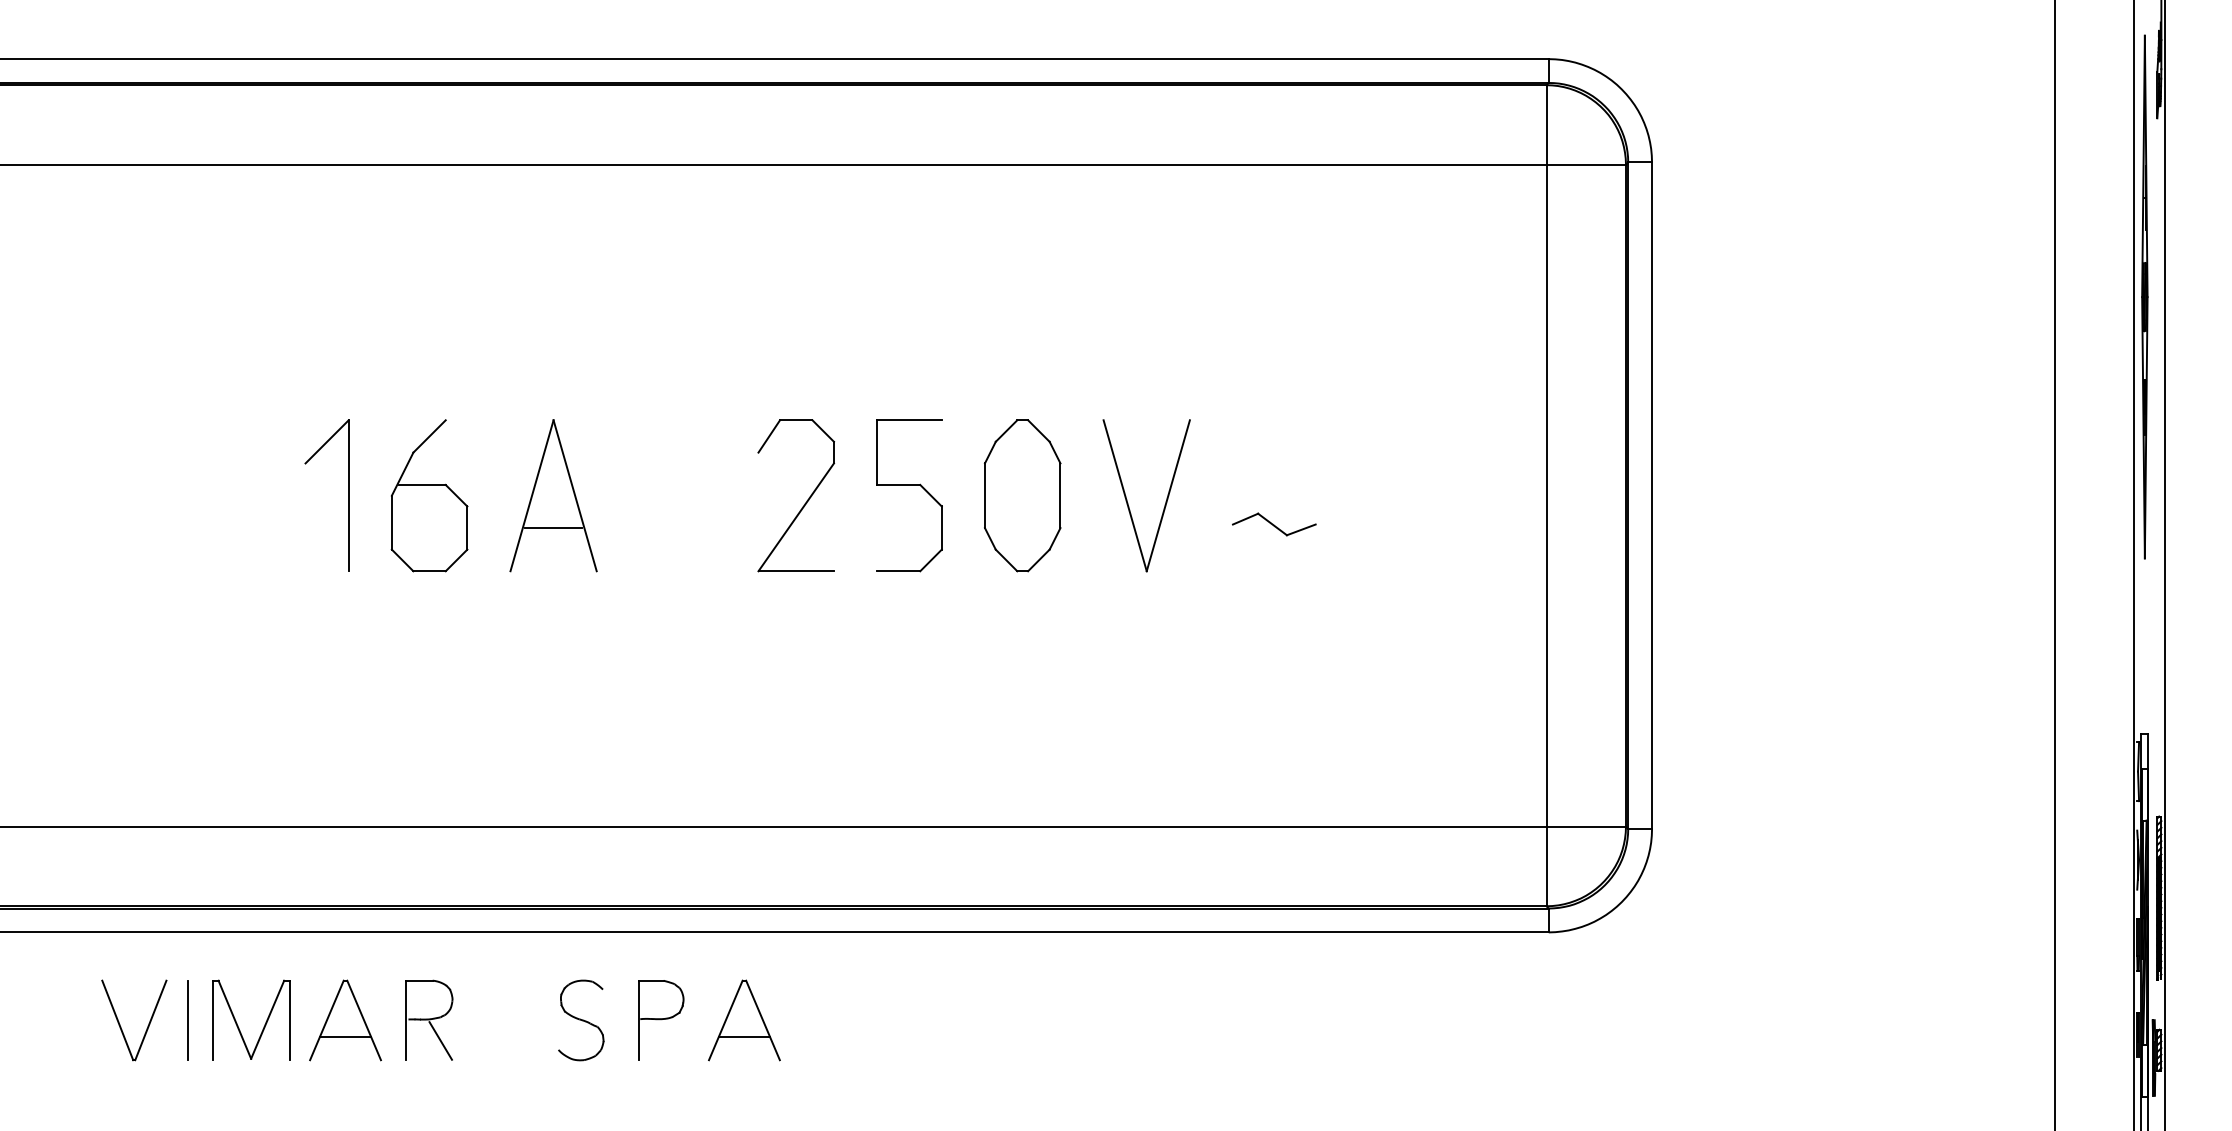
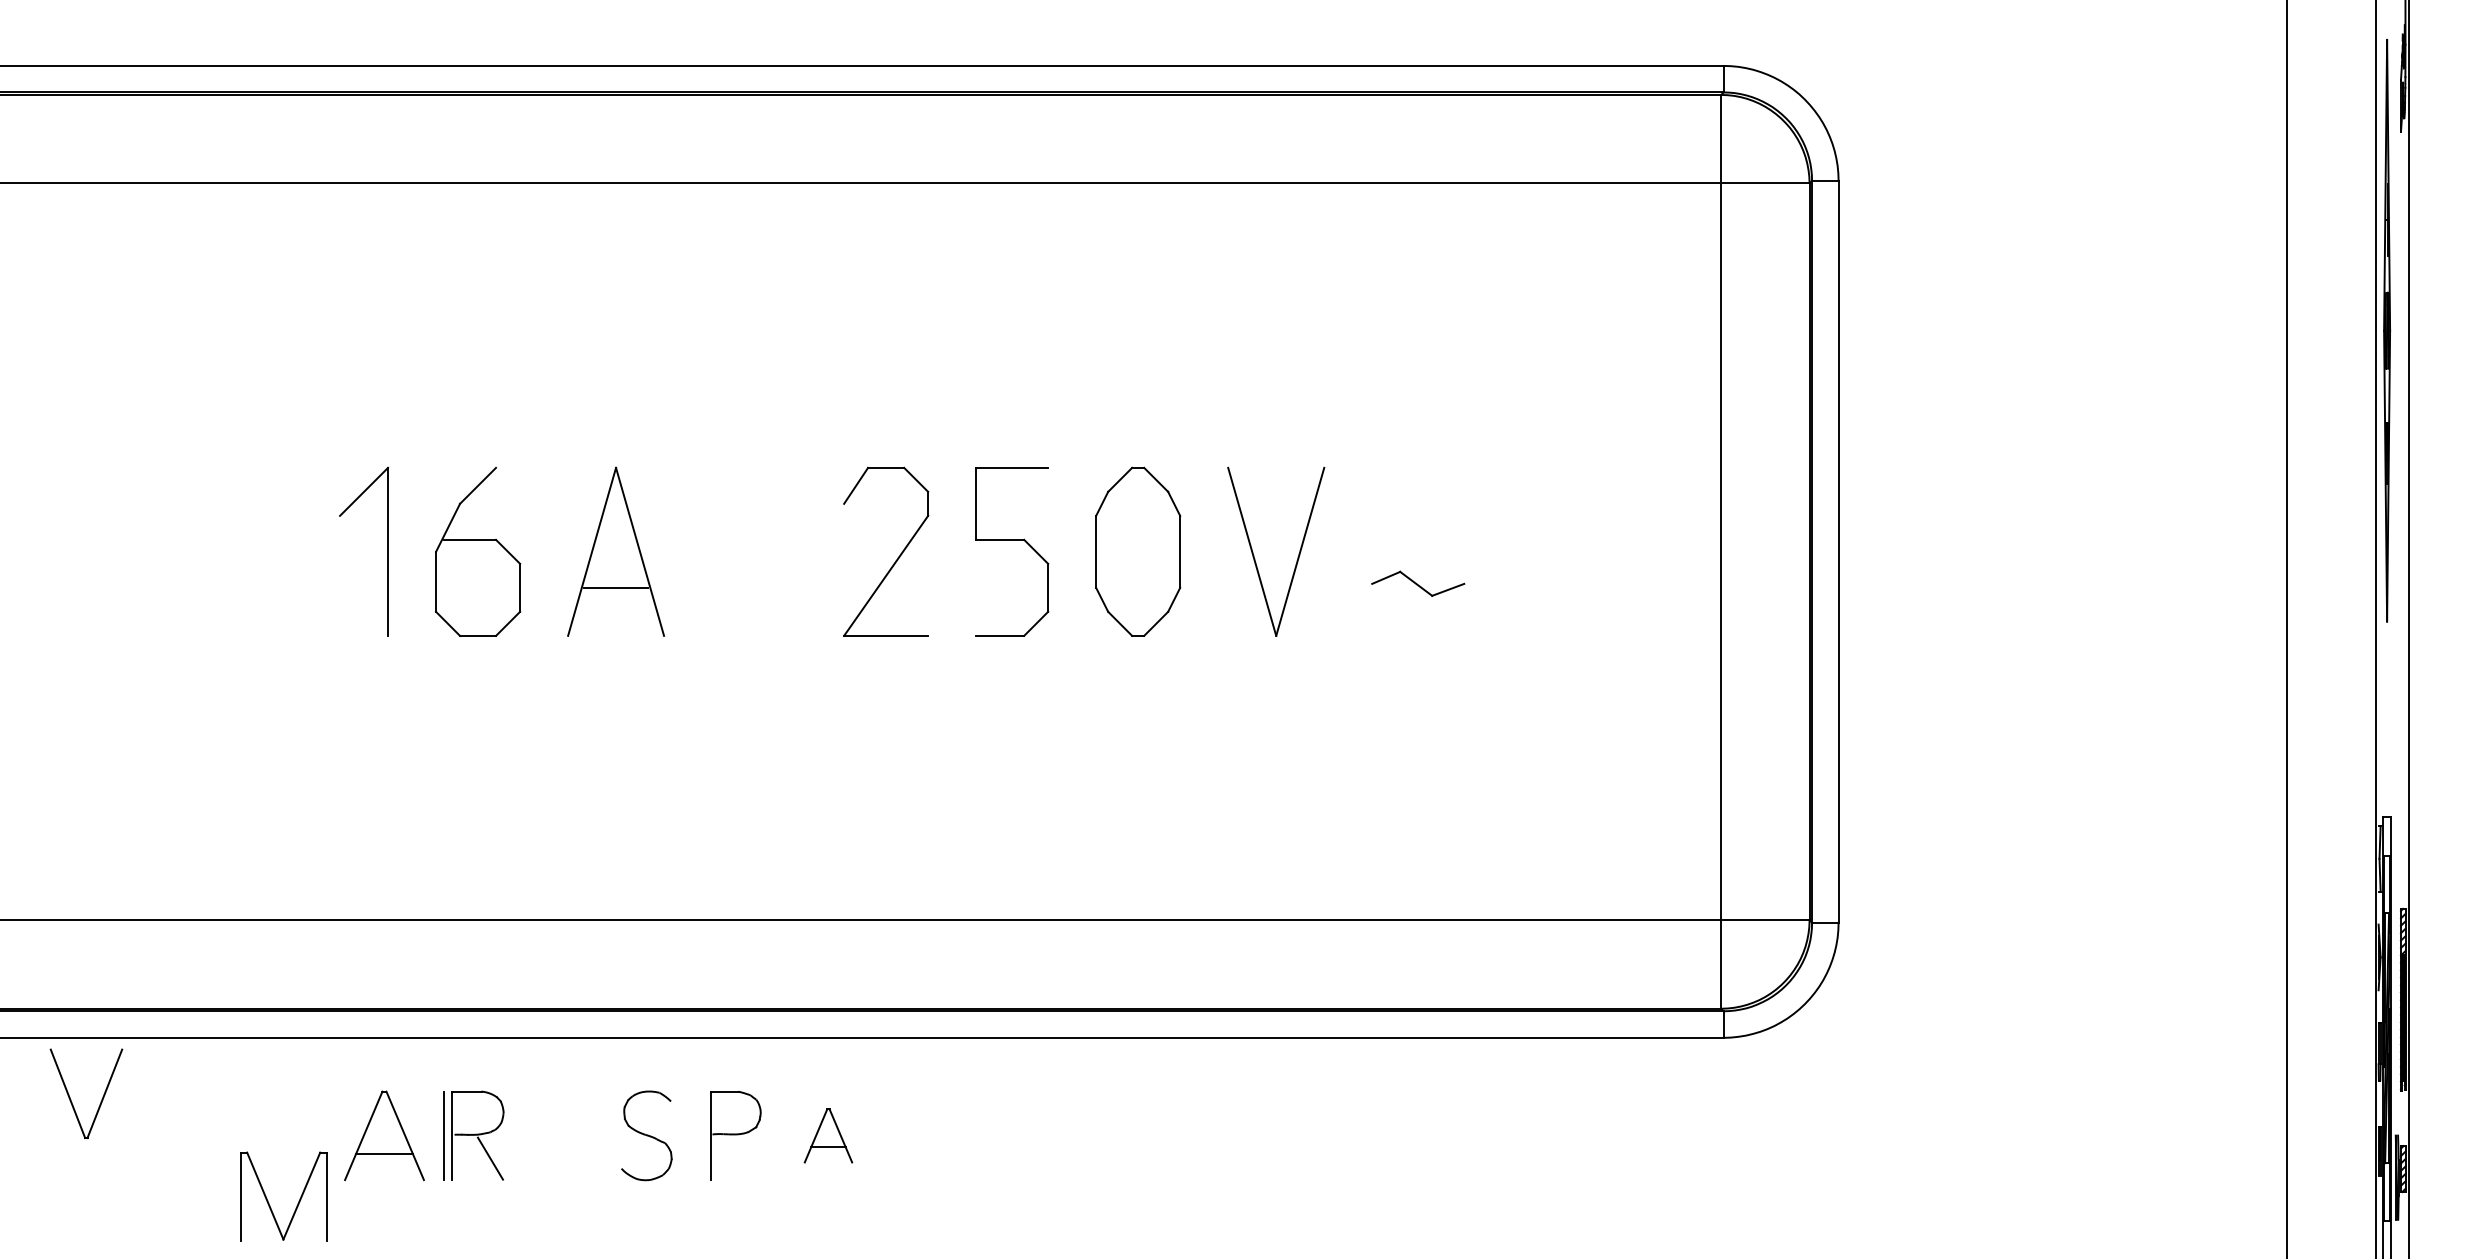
line: (187, 1020) -> (443, 1135), moved
part: (744, 1020) -> (828, 1135), size x0.6
part: (237, 1023) -> (268, 1200), moved
part: (146, 1027) -> (100, 1101), moved

